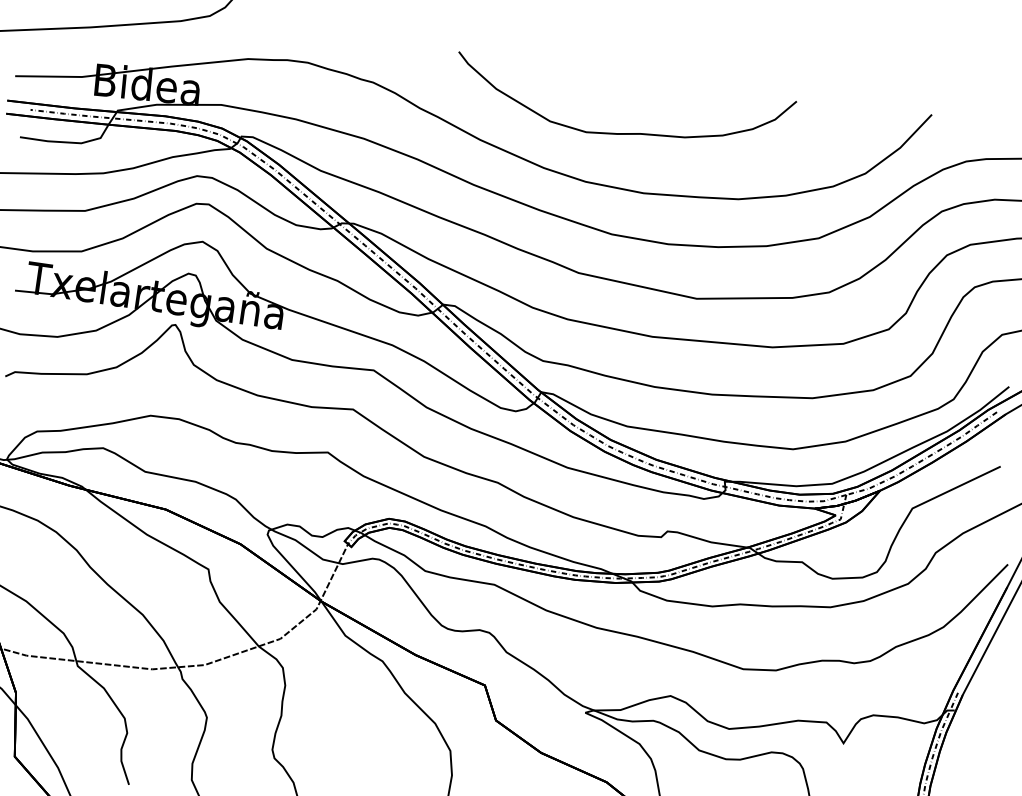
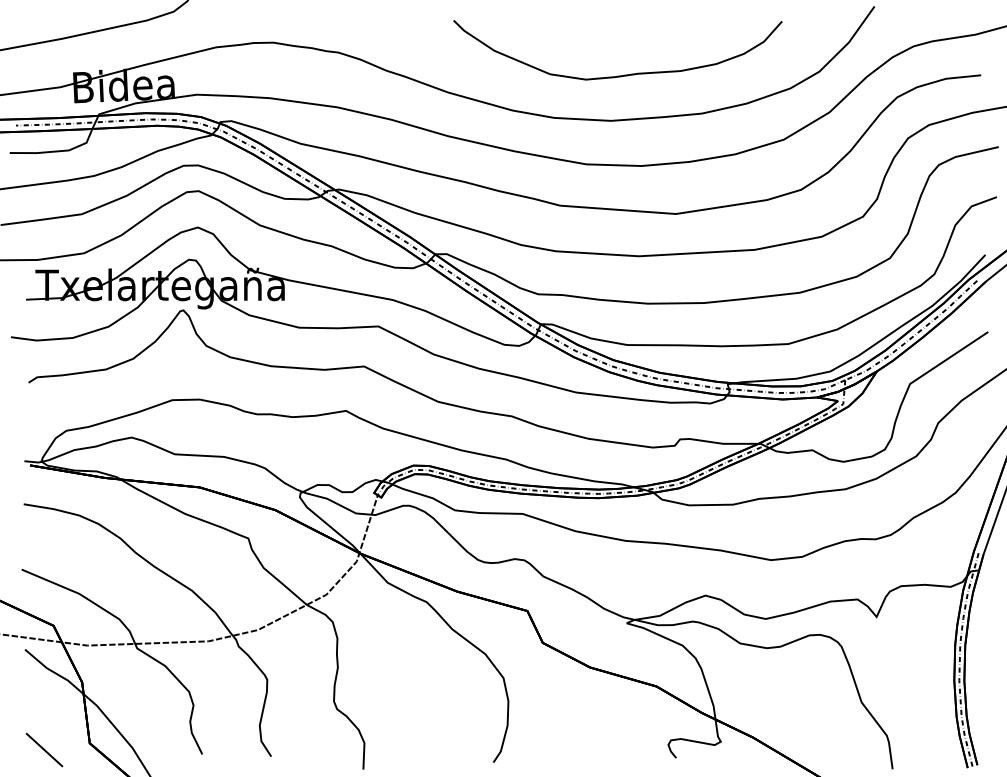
curve: (626, 132) -> (624, 74), moved

